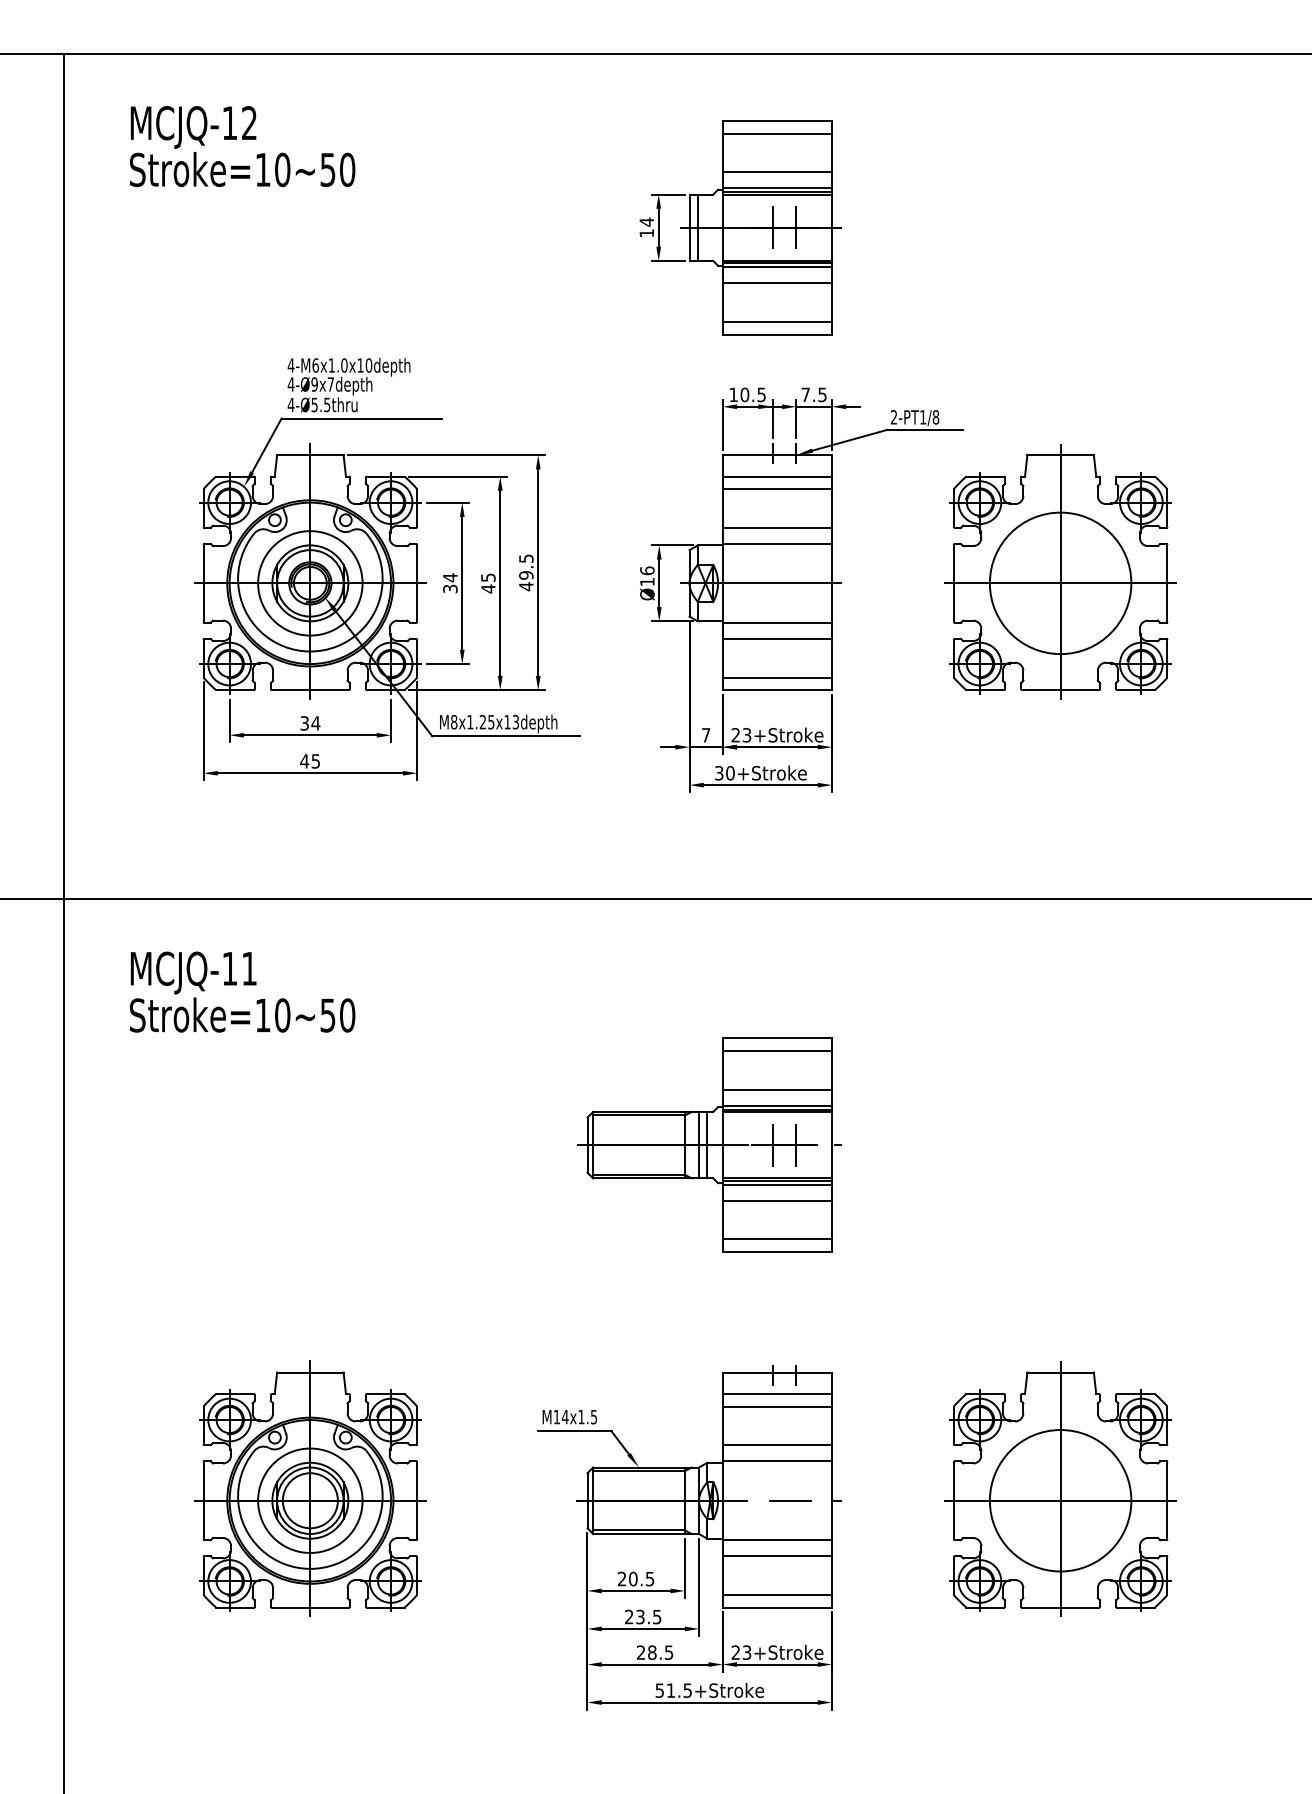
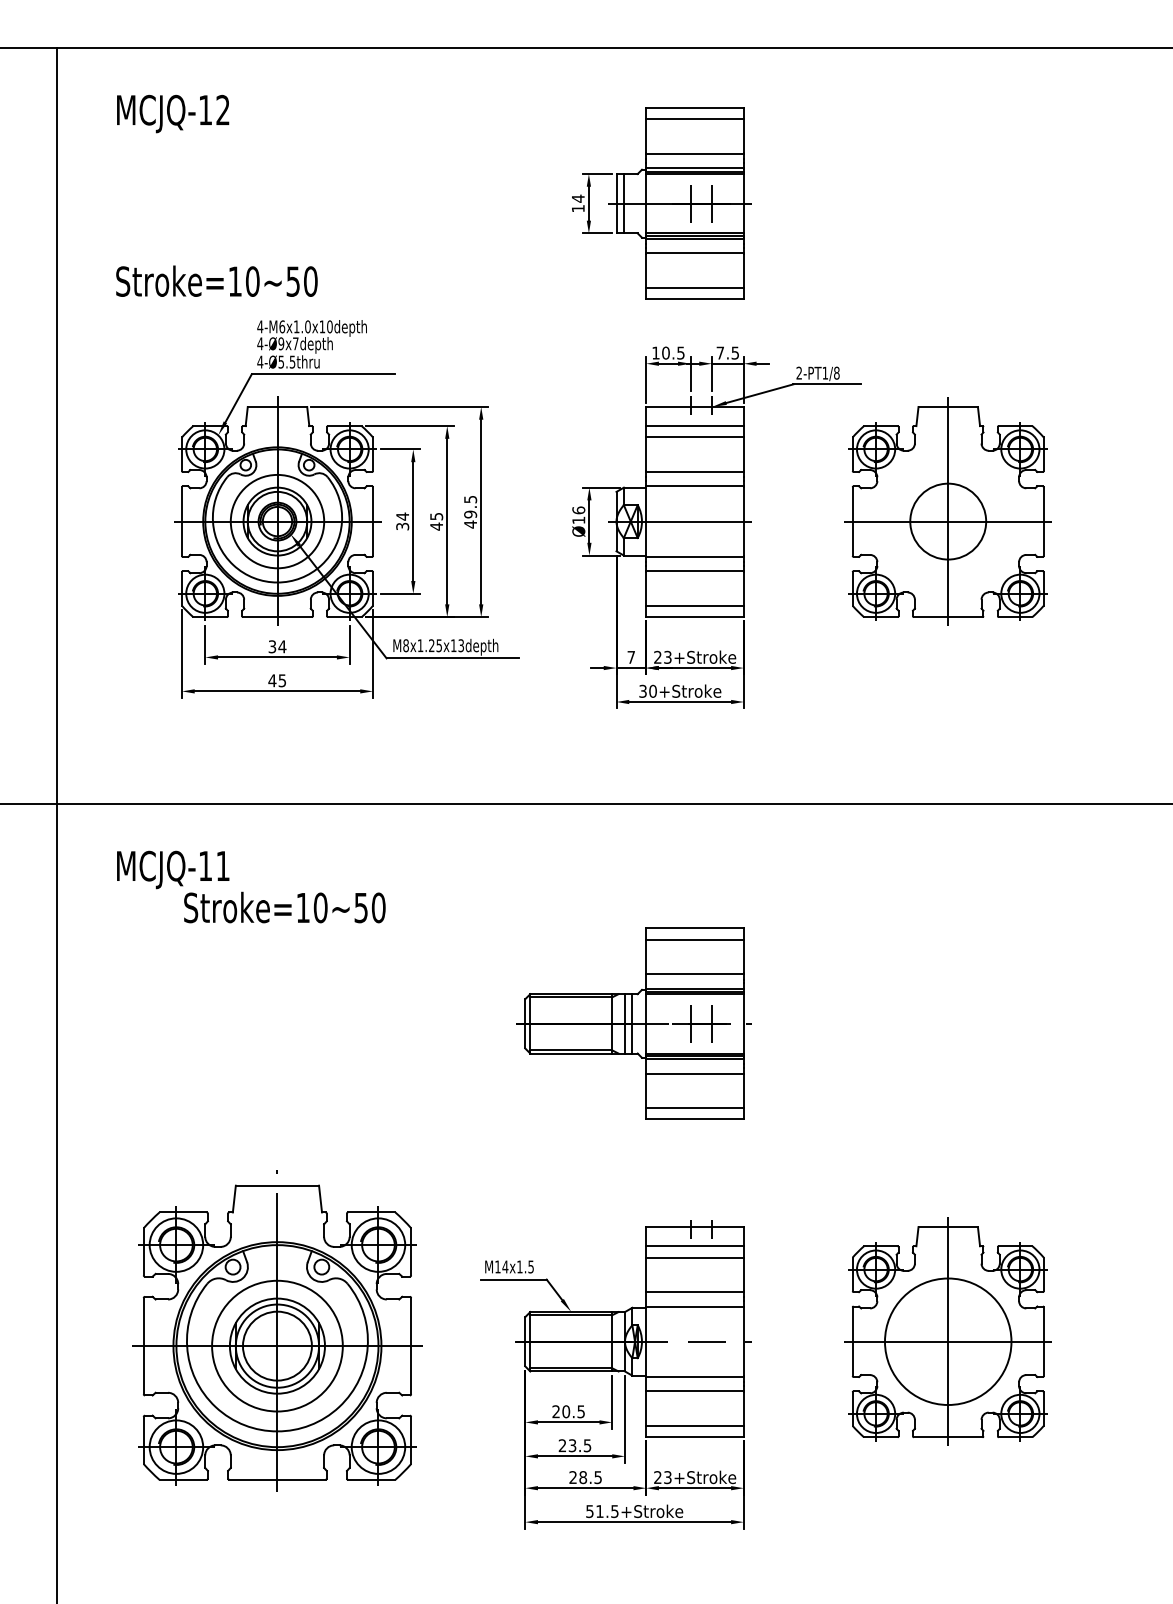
text: (242, 169) -> (216, 281), moved
circle: (1060, 583) -> (948, 521), size x0.6
text: (242, 1014) -> (284, 907), moved
part: (310, 1488) -> (277, 1330), size x1.4

